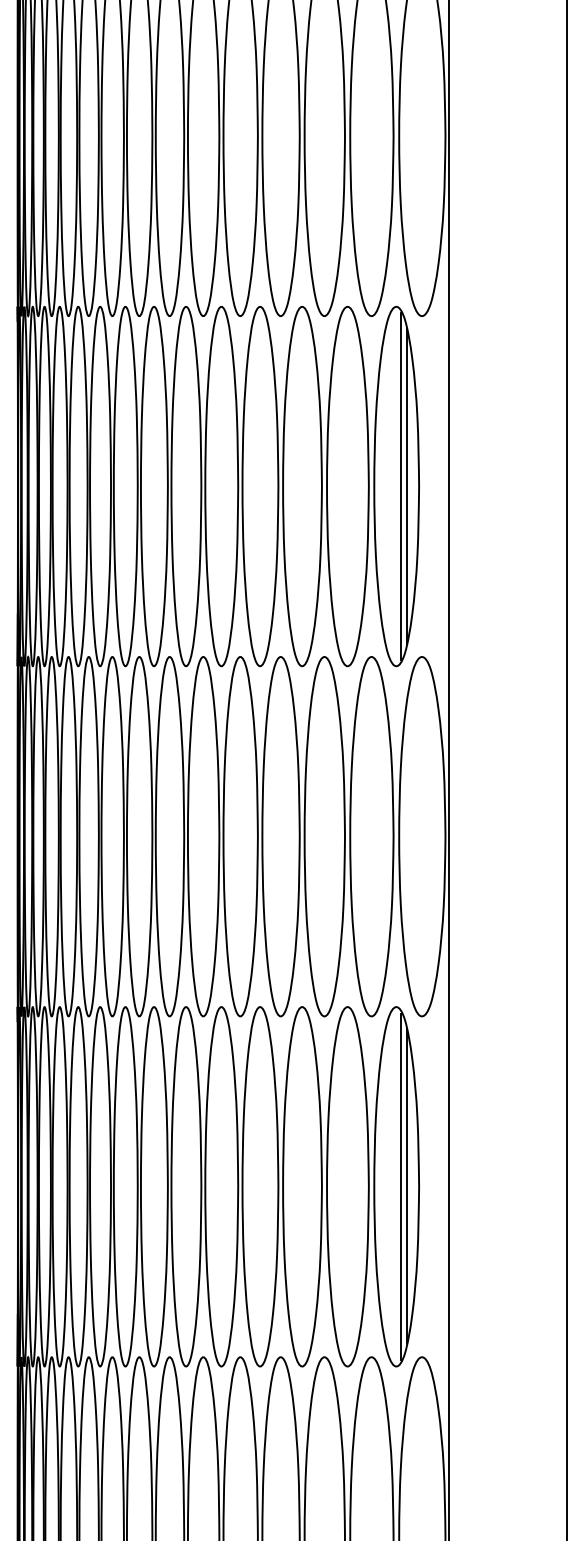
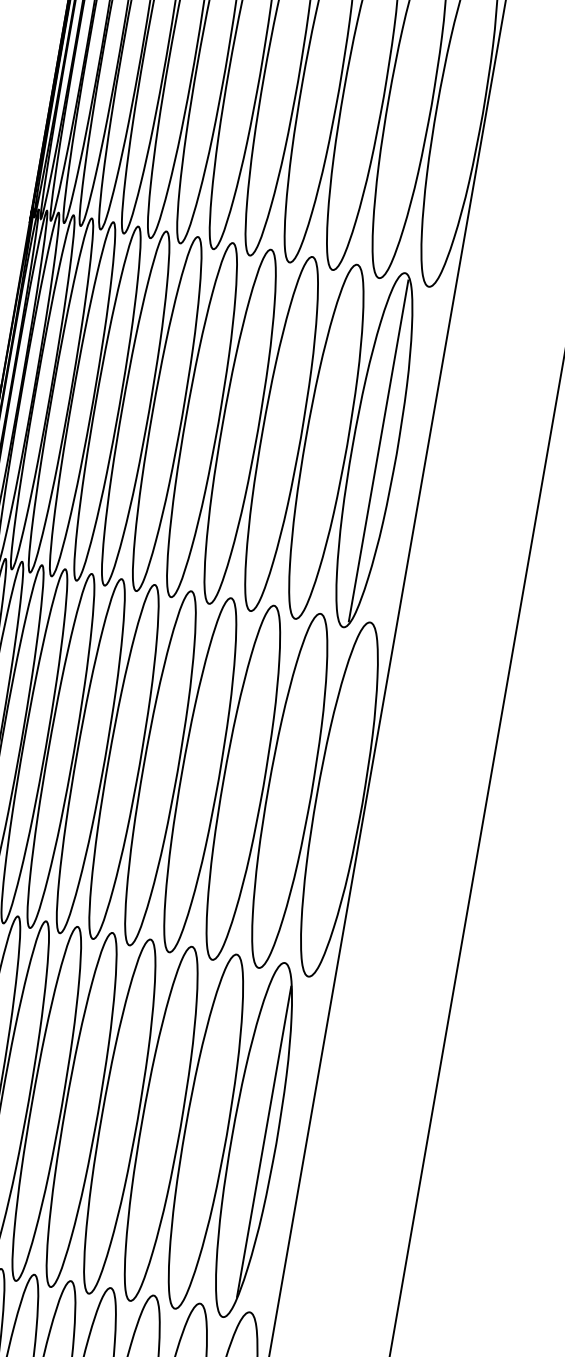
line: (406, 486) -> (384, 451), removed
line: (400, 1186) -> (258, 1140), removed

